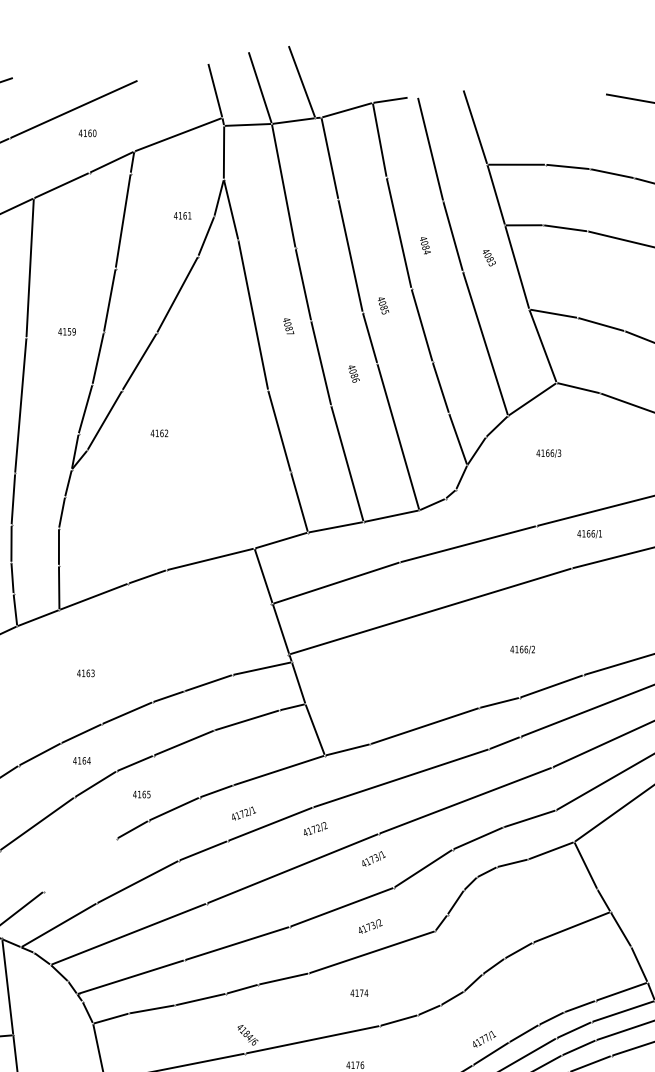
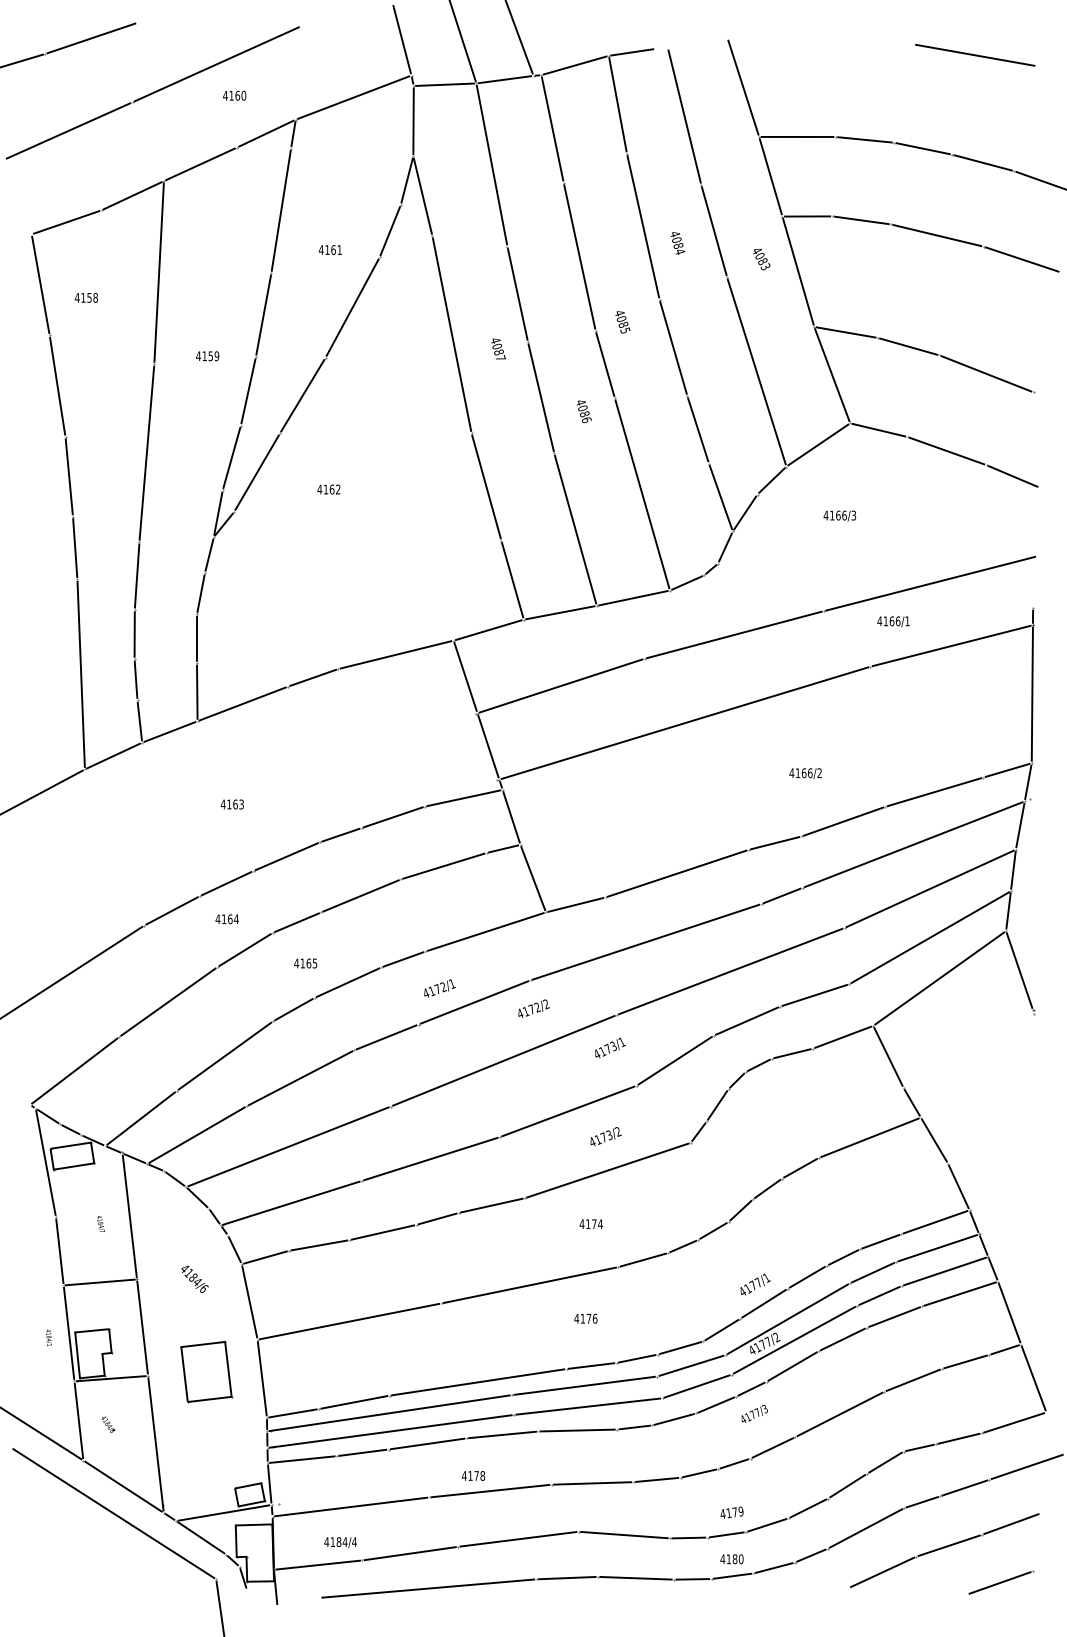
text: (182, 215) -> (329, 249), moved
line: (79, 864) -> (224, 1055), added
text: (247, 1034) -> (194, 1278), moved

